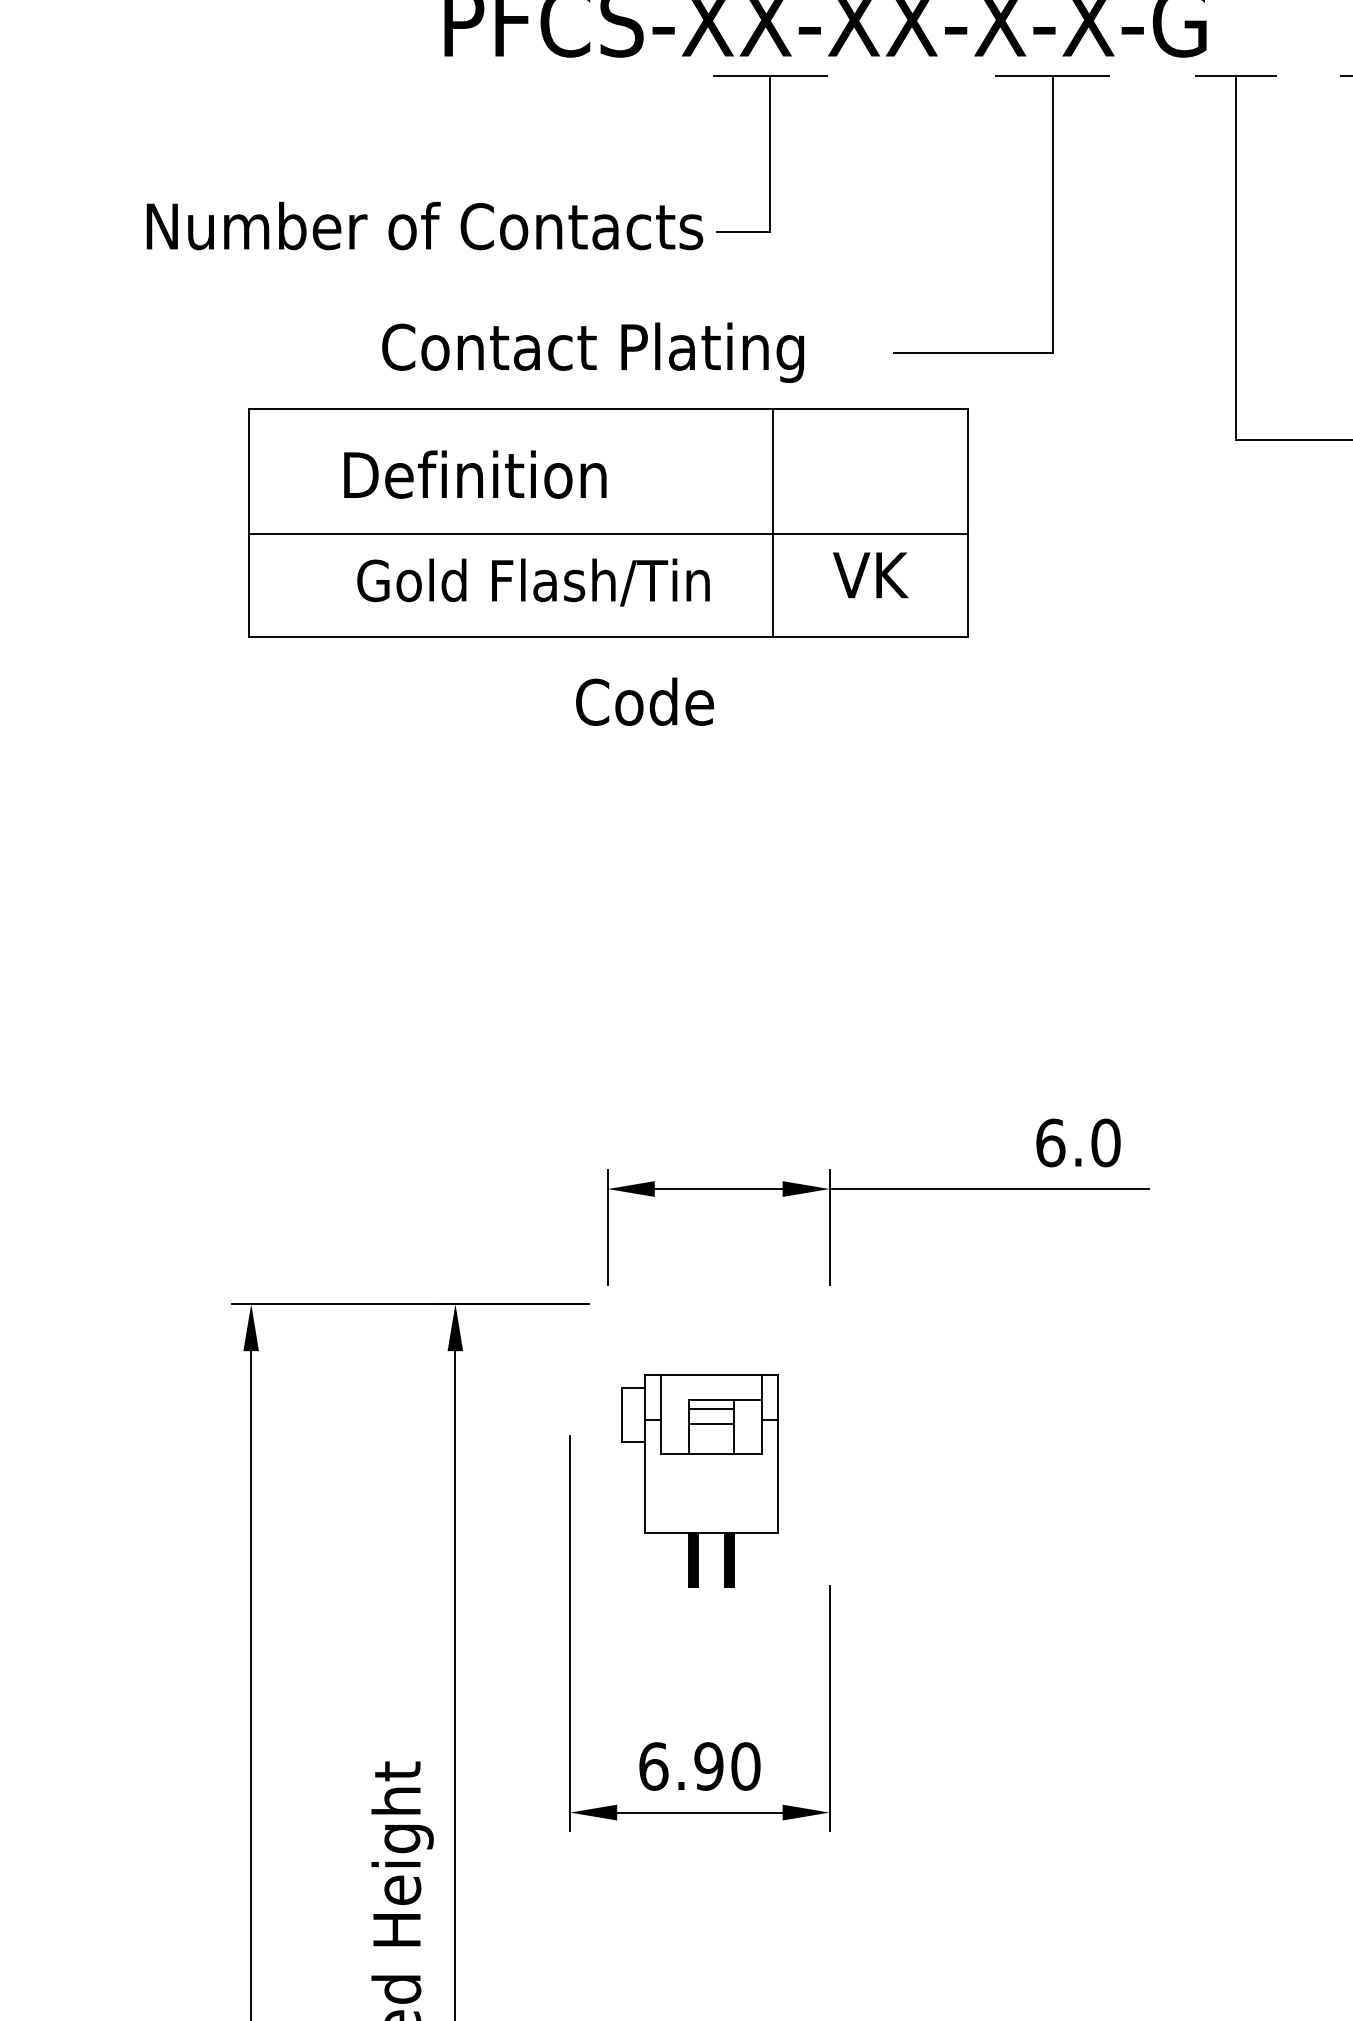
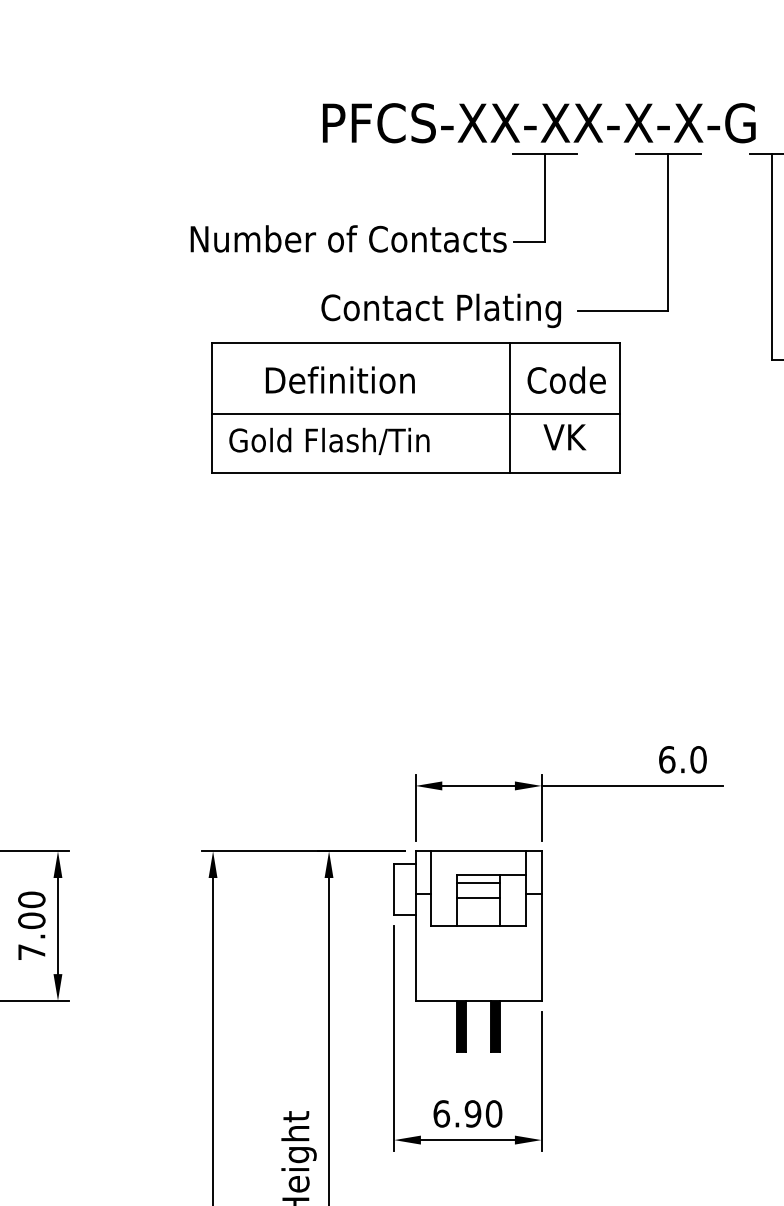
part: (480, 202) -> (380, 225), moved
text: (591, 352) -> (440, 310), moved
text: (533, 580) -> (329, 440), moved
text: (644, 700) -> (566, 379), moved
part: (699, 1480) -> (467, 951), size x1.67

